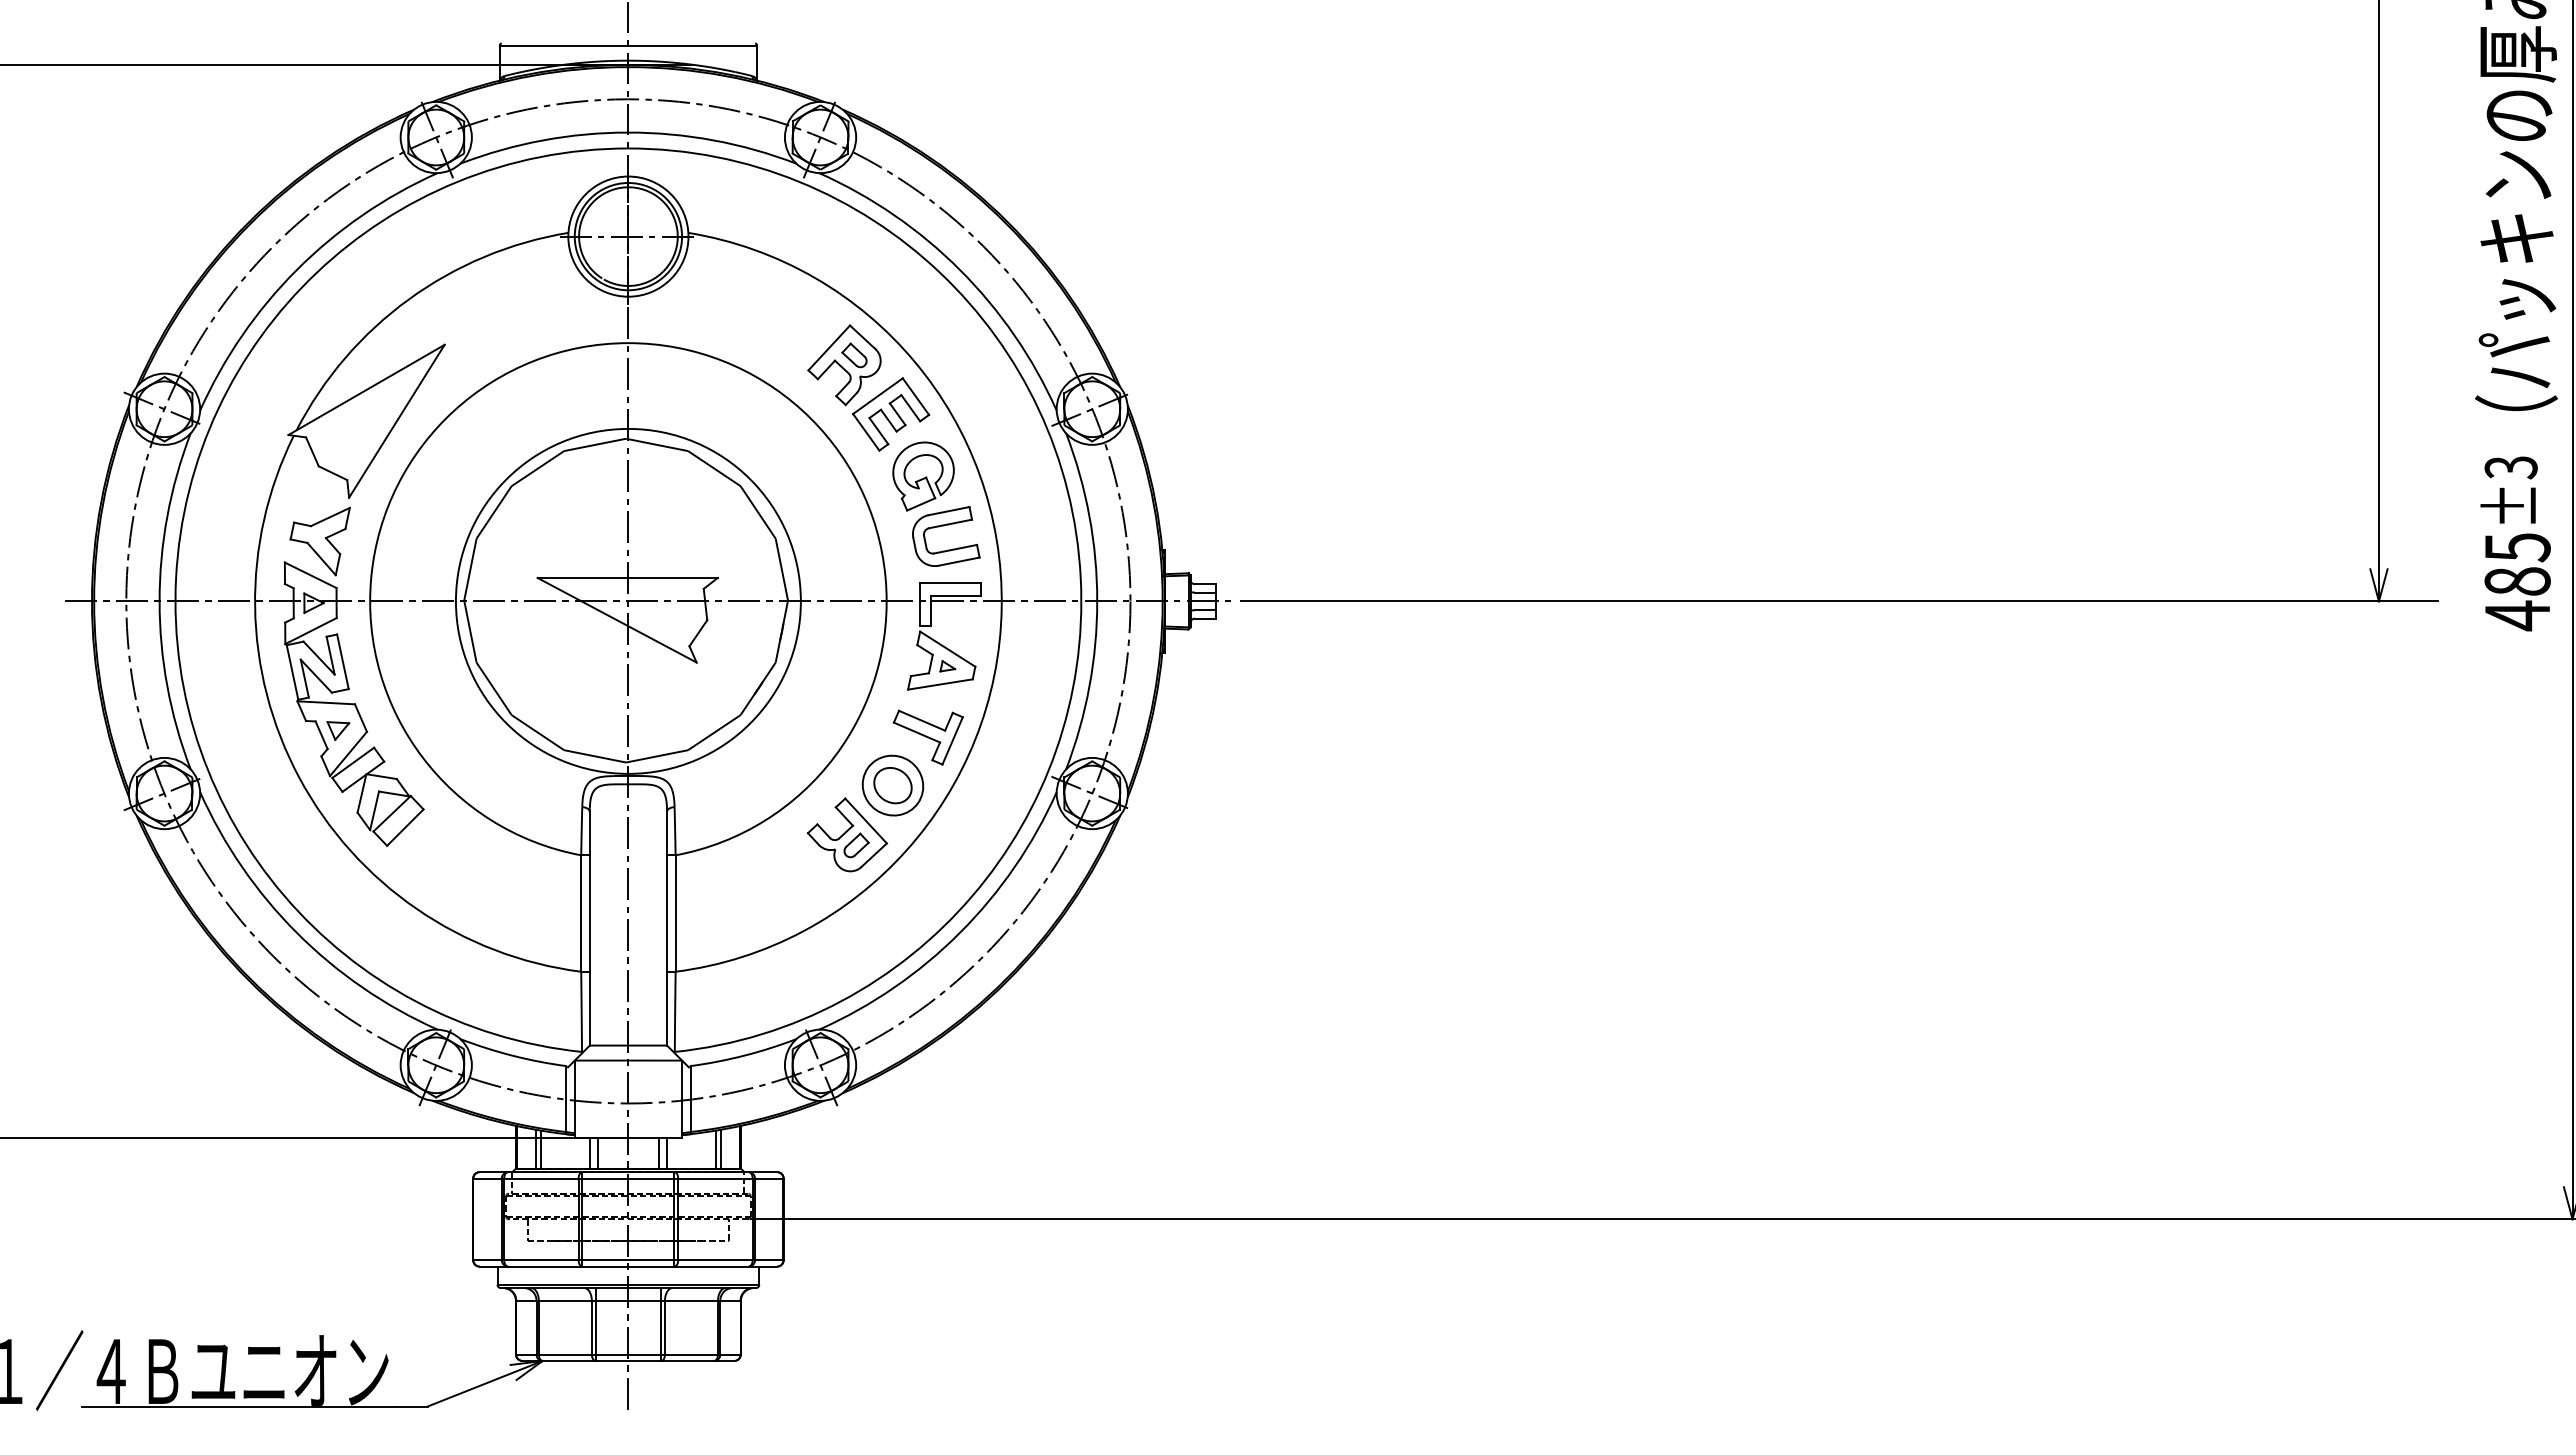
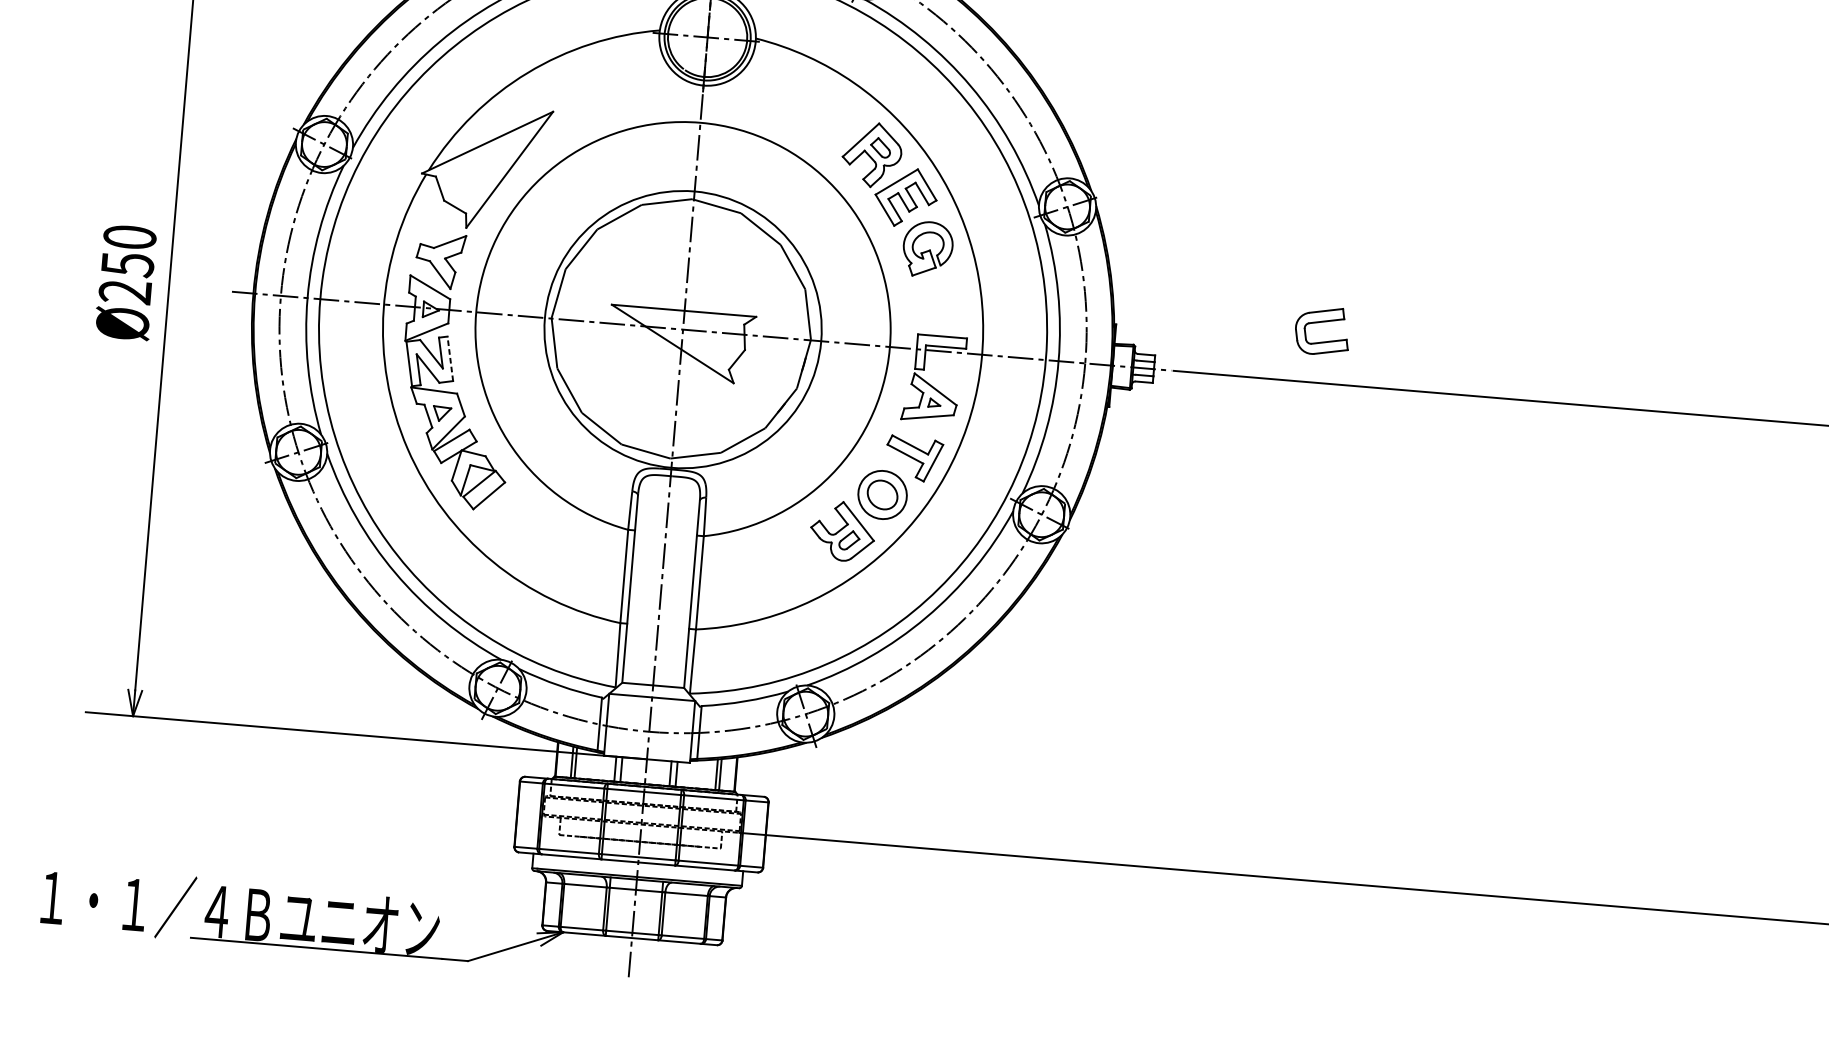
part: (944, 526) -> (1321, 322), moved
line: (342, 661) -> (450, 358), solid -> dashed

